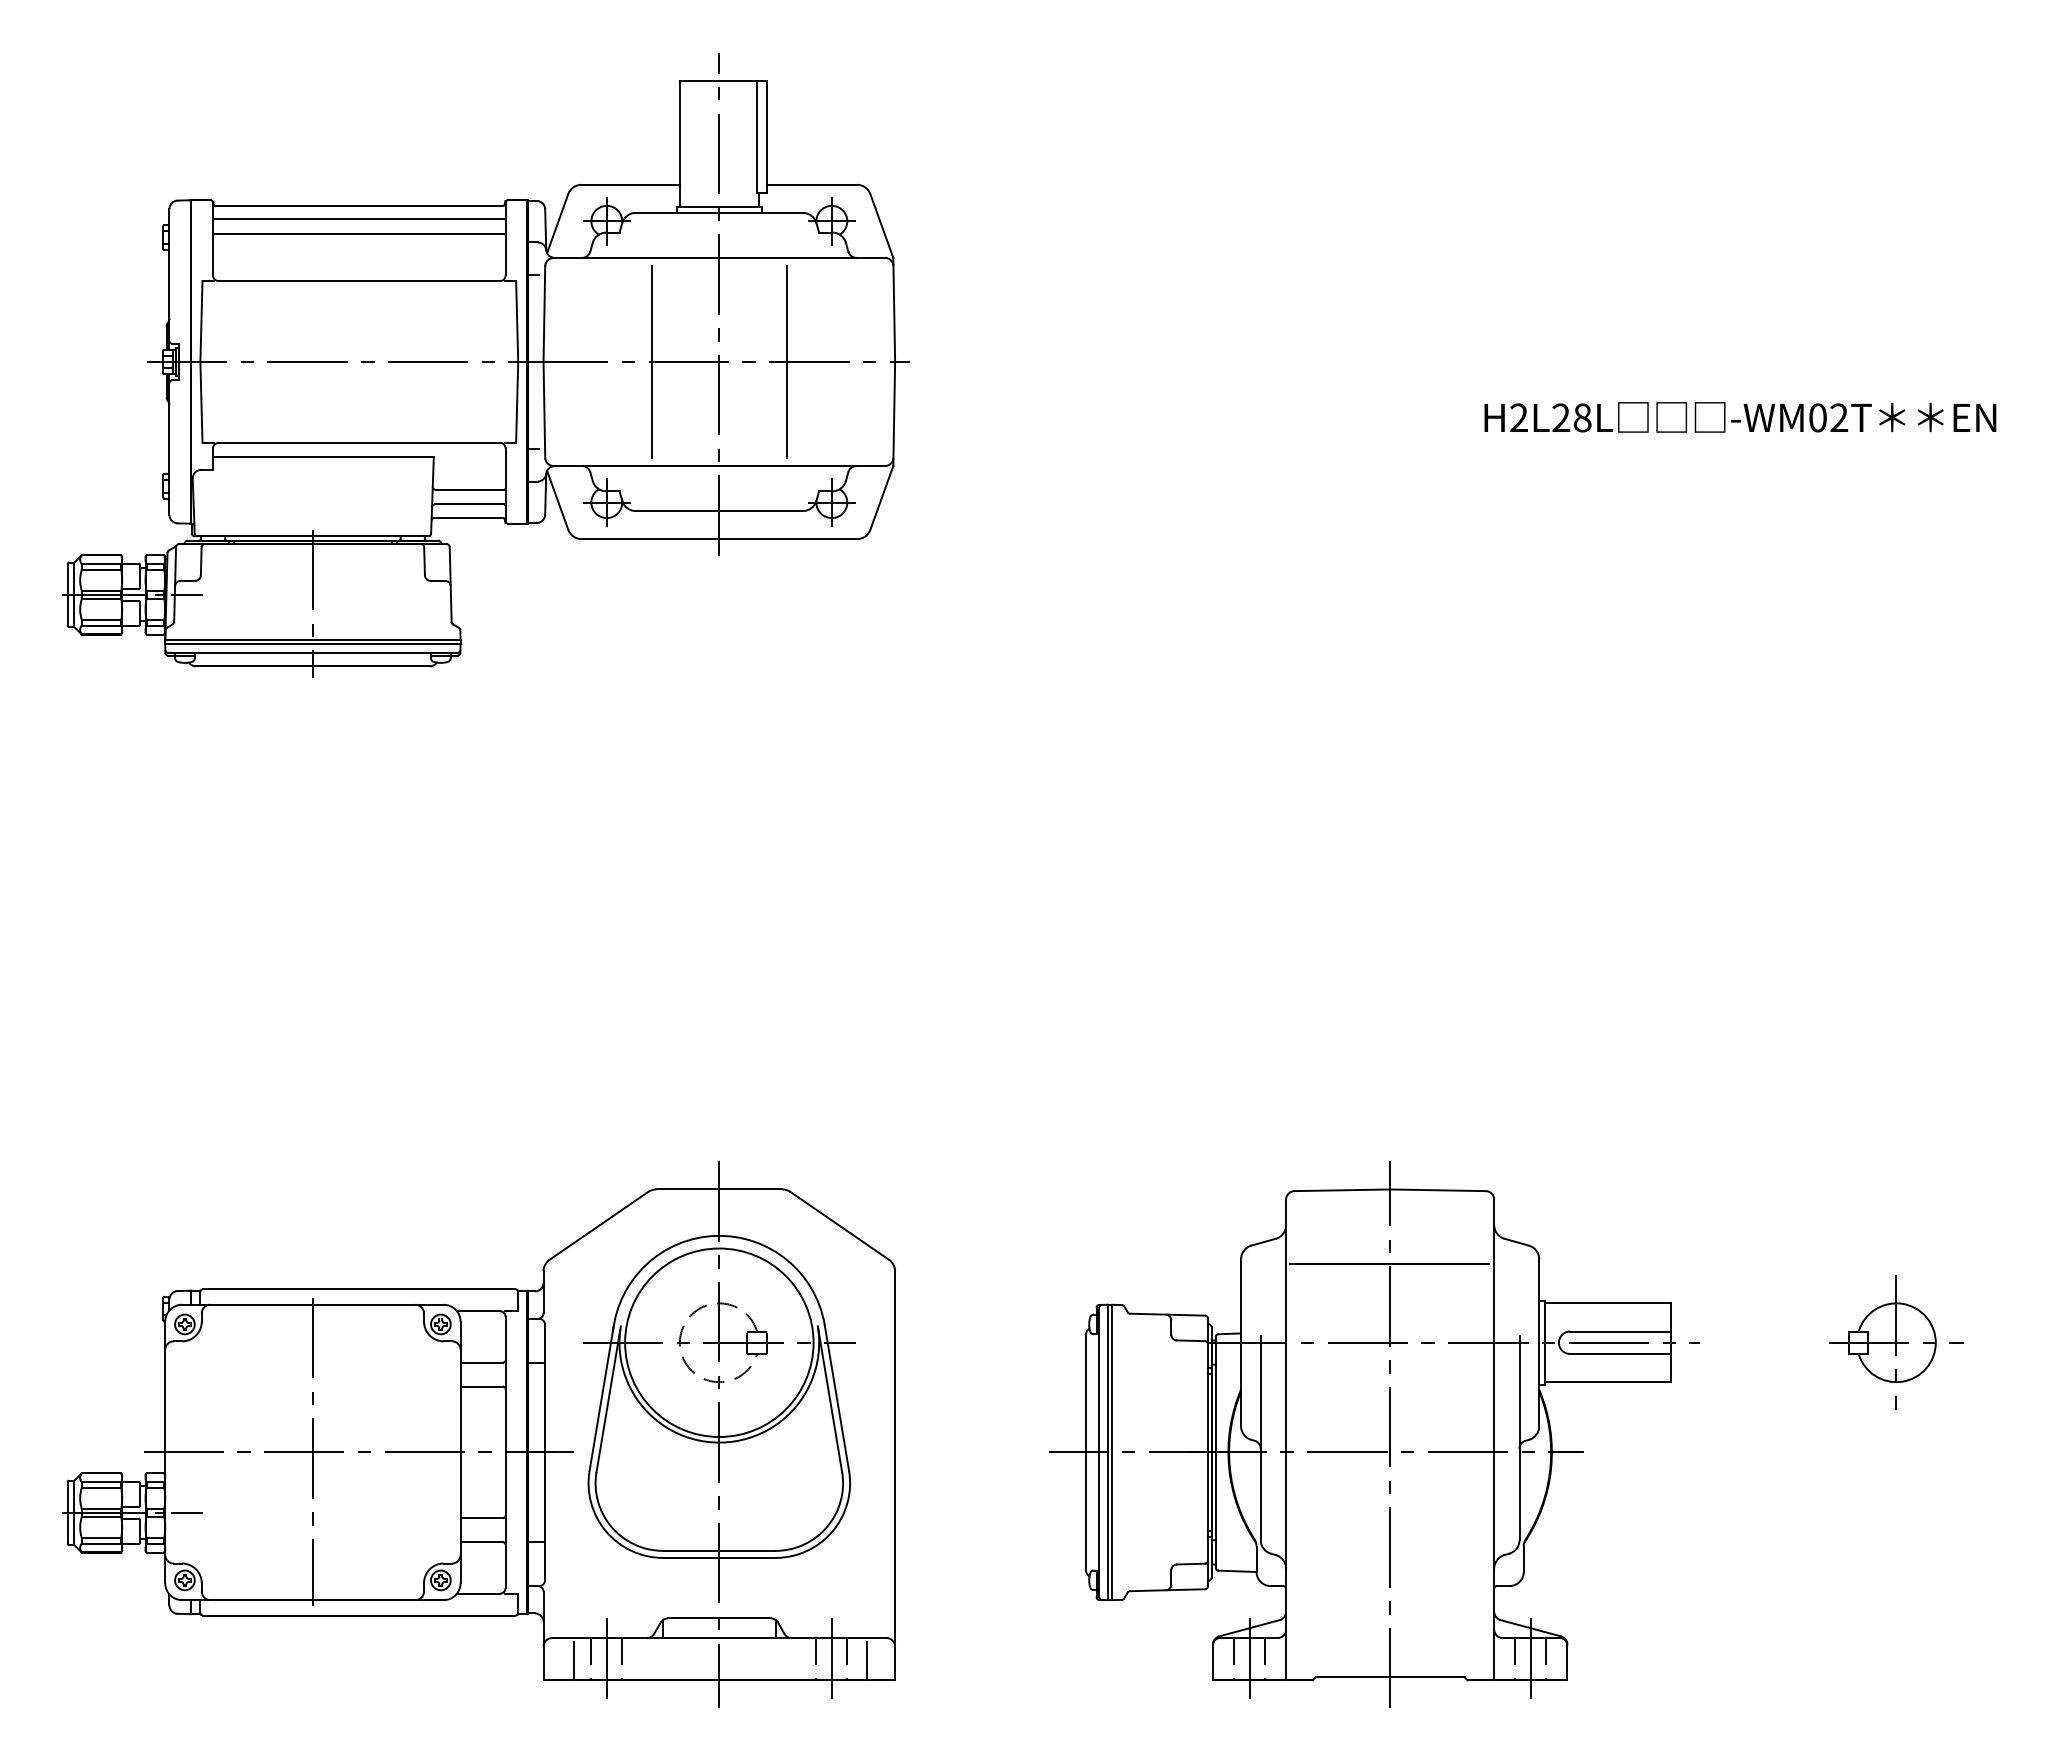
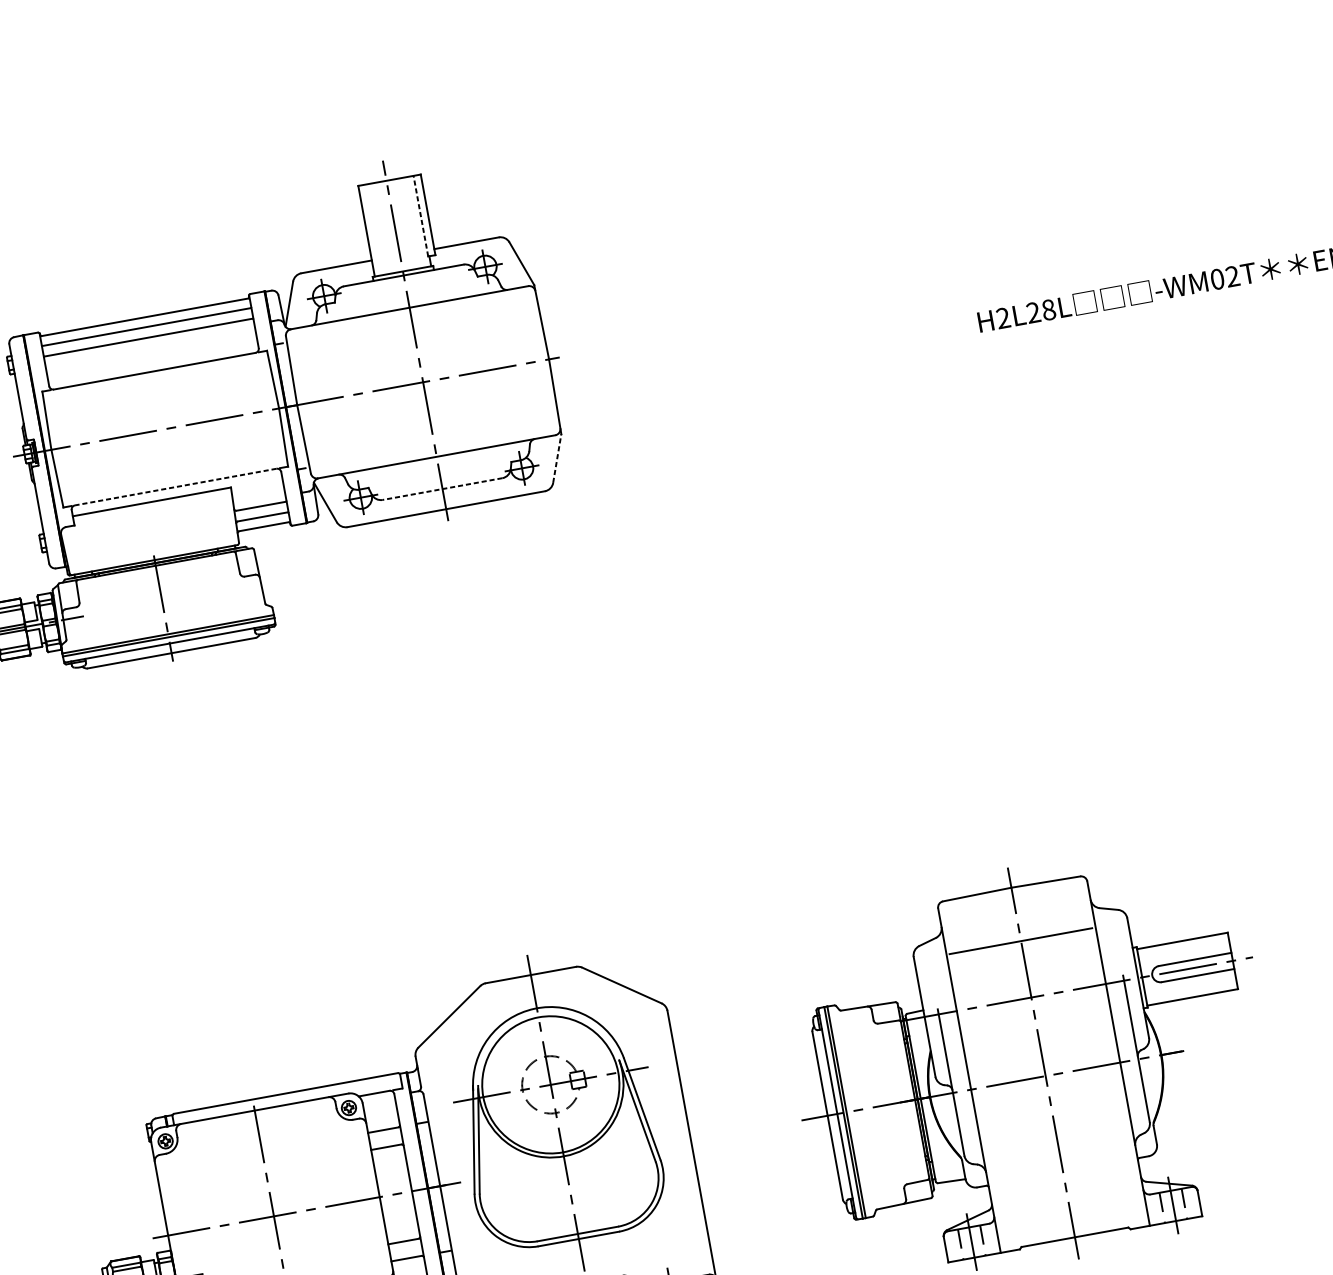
line: (757, 136) -> (421, 215), solid -> dashed
line: (651, 361) -> (374, 390), removed
line: (786, 361) -> (471, 373), removed
line: (359, 442) -> (175, 486), solid -> dashed
line: (881, 497) -> (556, 458), solid -> dashed
line: (719, 511) -> (442, 489), solid -> dashed

